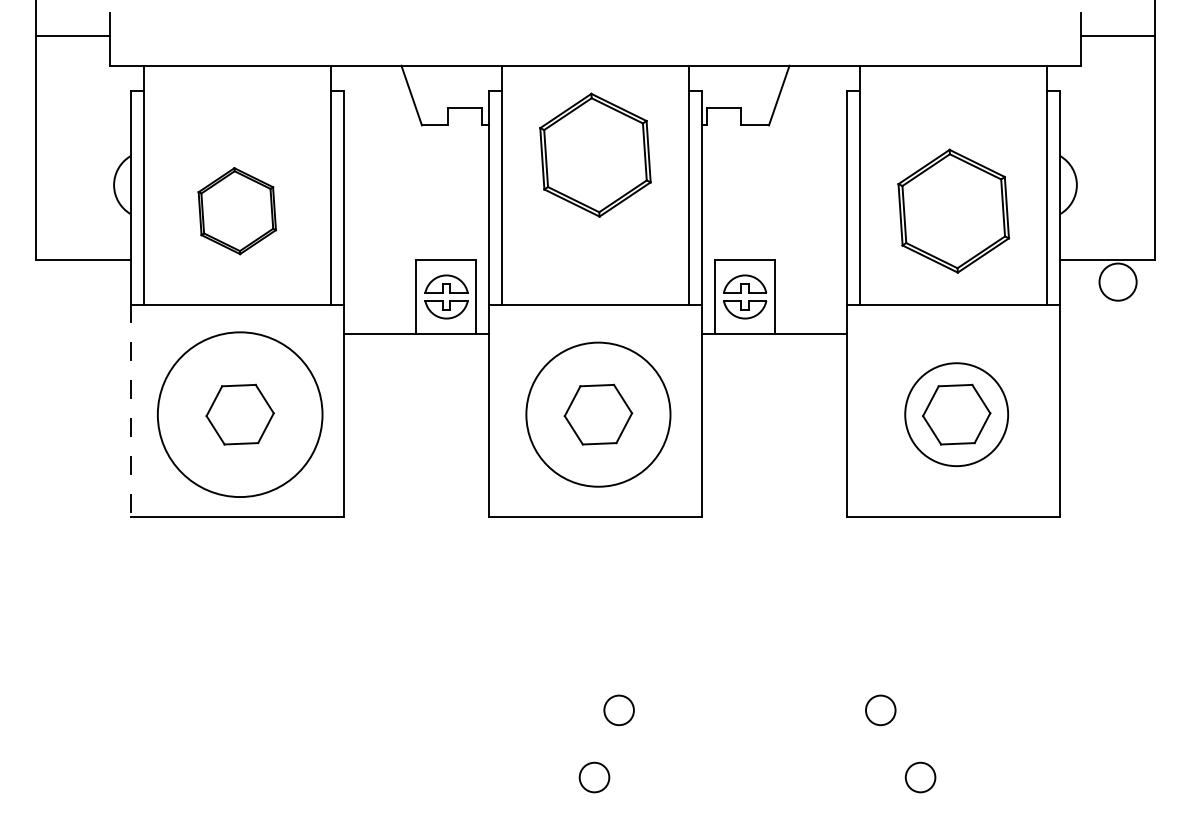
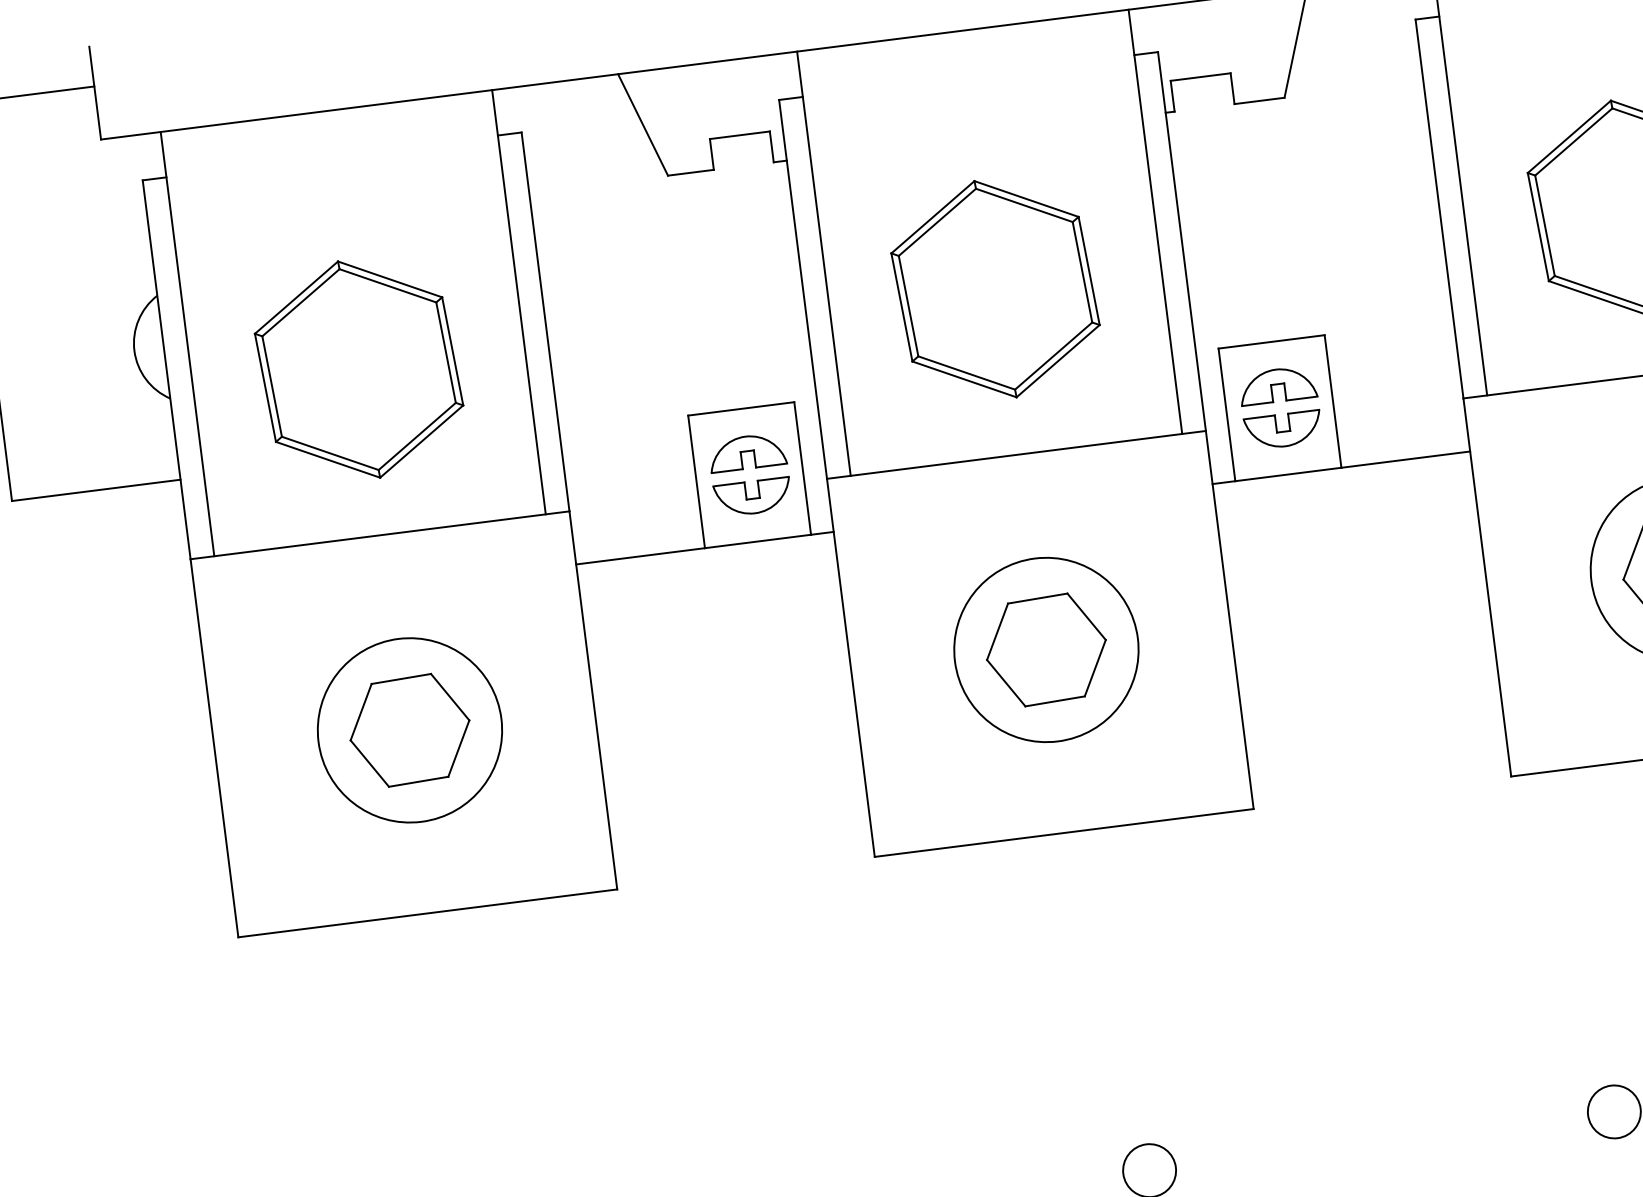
part: (595, 154) -> (995, 287), moved
part: (237, 210) -> (359, 368), size x1.43
line: (130, 411) -> (214, 749), dashed -> solid
circle: (239, 414) -> (408, 730), size x0.62
circle: (597, 414) -> (1044, 649), size x0.71

